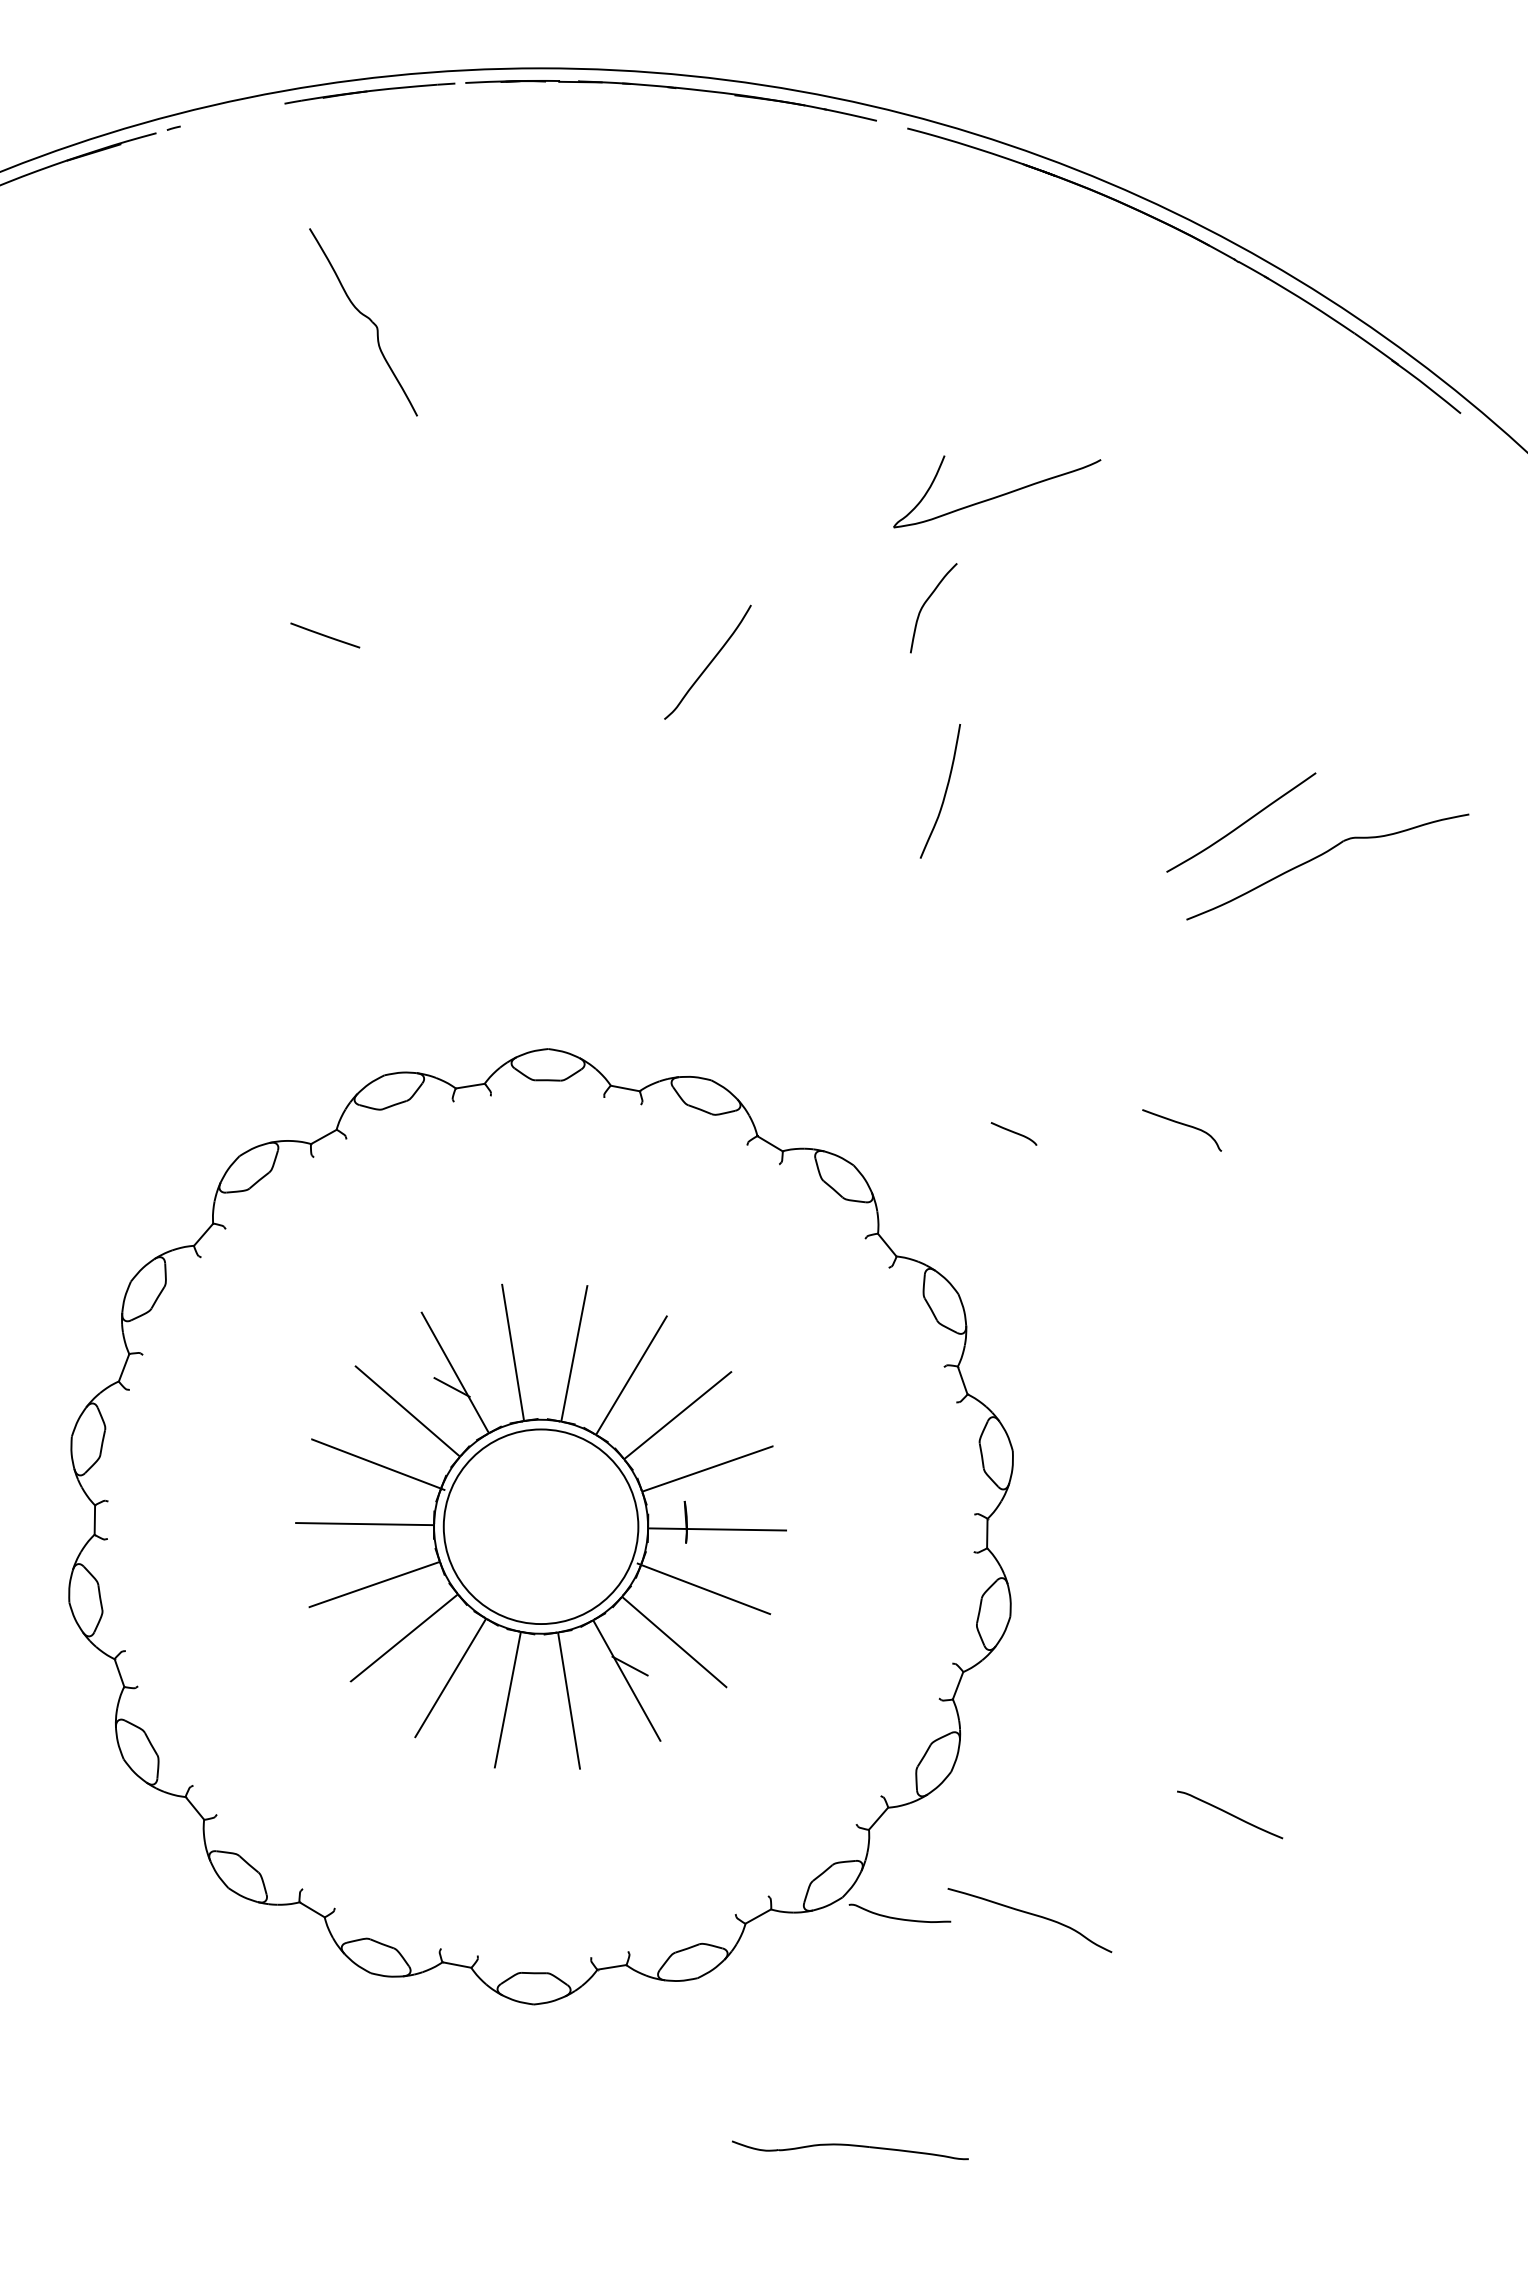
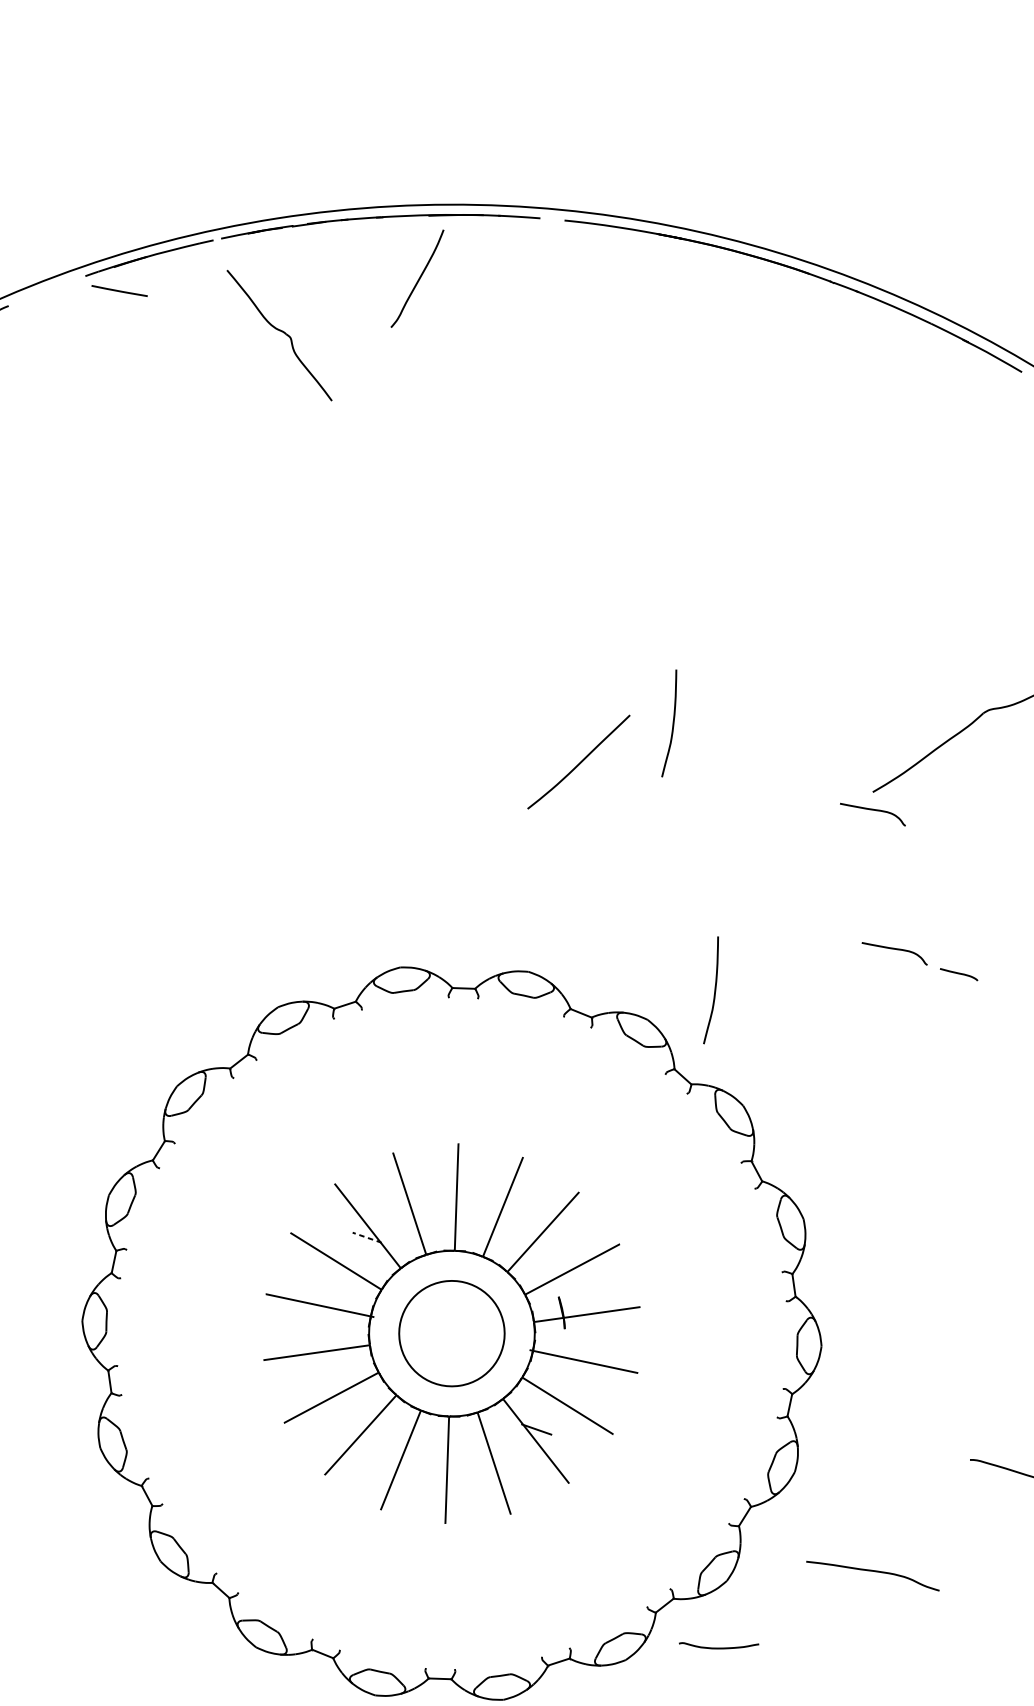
part: (363, 322) -> (279, 335), moved
part: (997, 491) -> (677, 487), removed
curve: (925, 604) -> (635, 582), removed
line: (325, 635) -> (119, 290), moved
curve: (709, 662) -> (418, 278), moved
curve: (1241, 823) -> (579, 762), moved
curve: (1183, 943) -> (873, 810), added
curve: (1013, 1133) -> (958, 974), moved
curve: (944, 1141) -> (714, 990), added
line: (452, 1387) -> (367, 1237), solid -> dashed
circle: (540, 1526) -> (451, 1333), size x0.7
curve: (897, 1917) -> (717, 1647), moved

